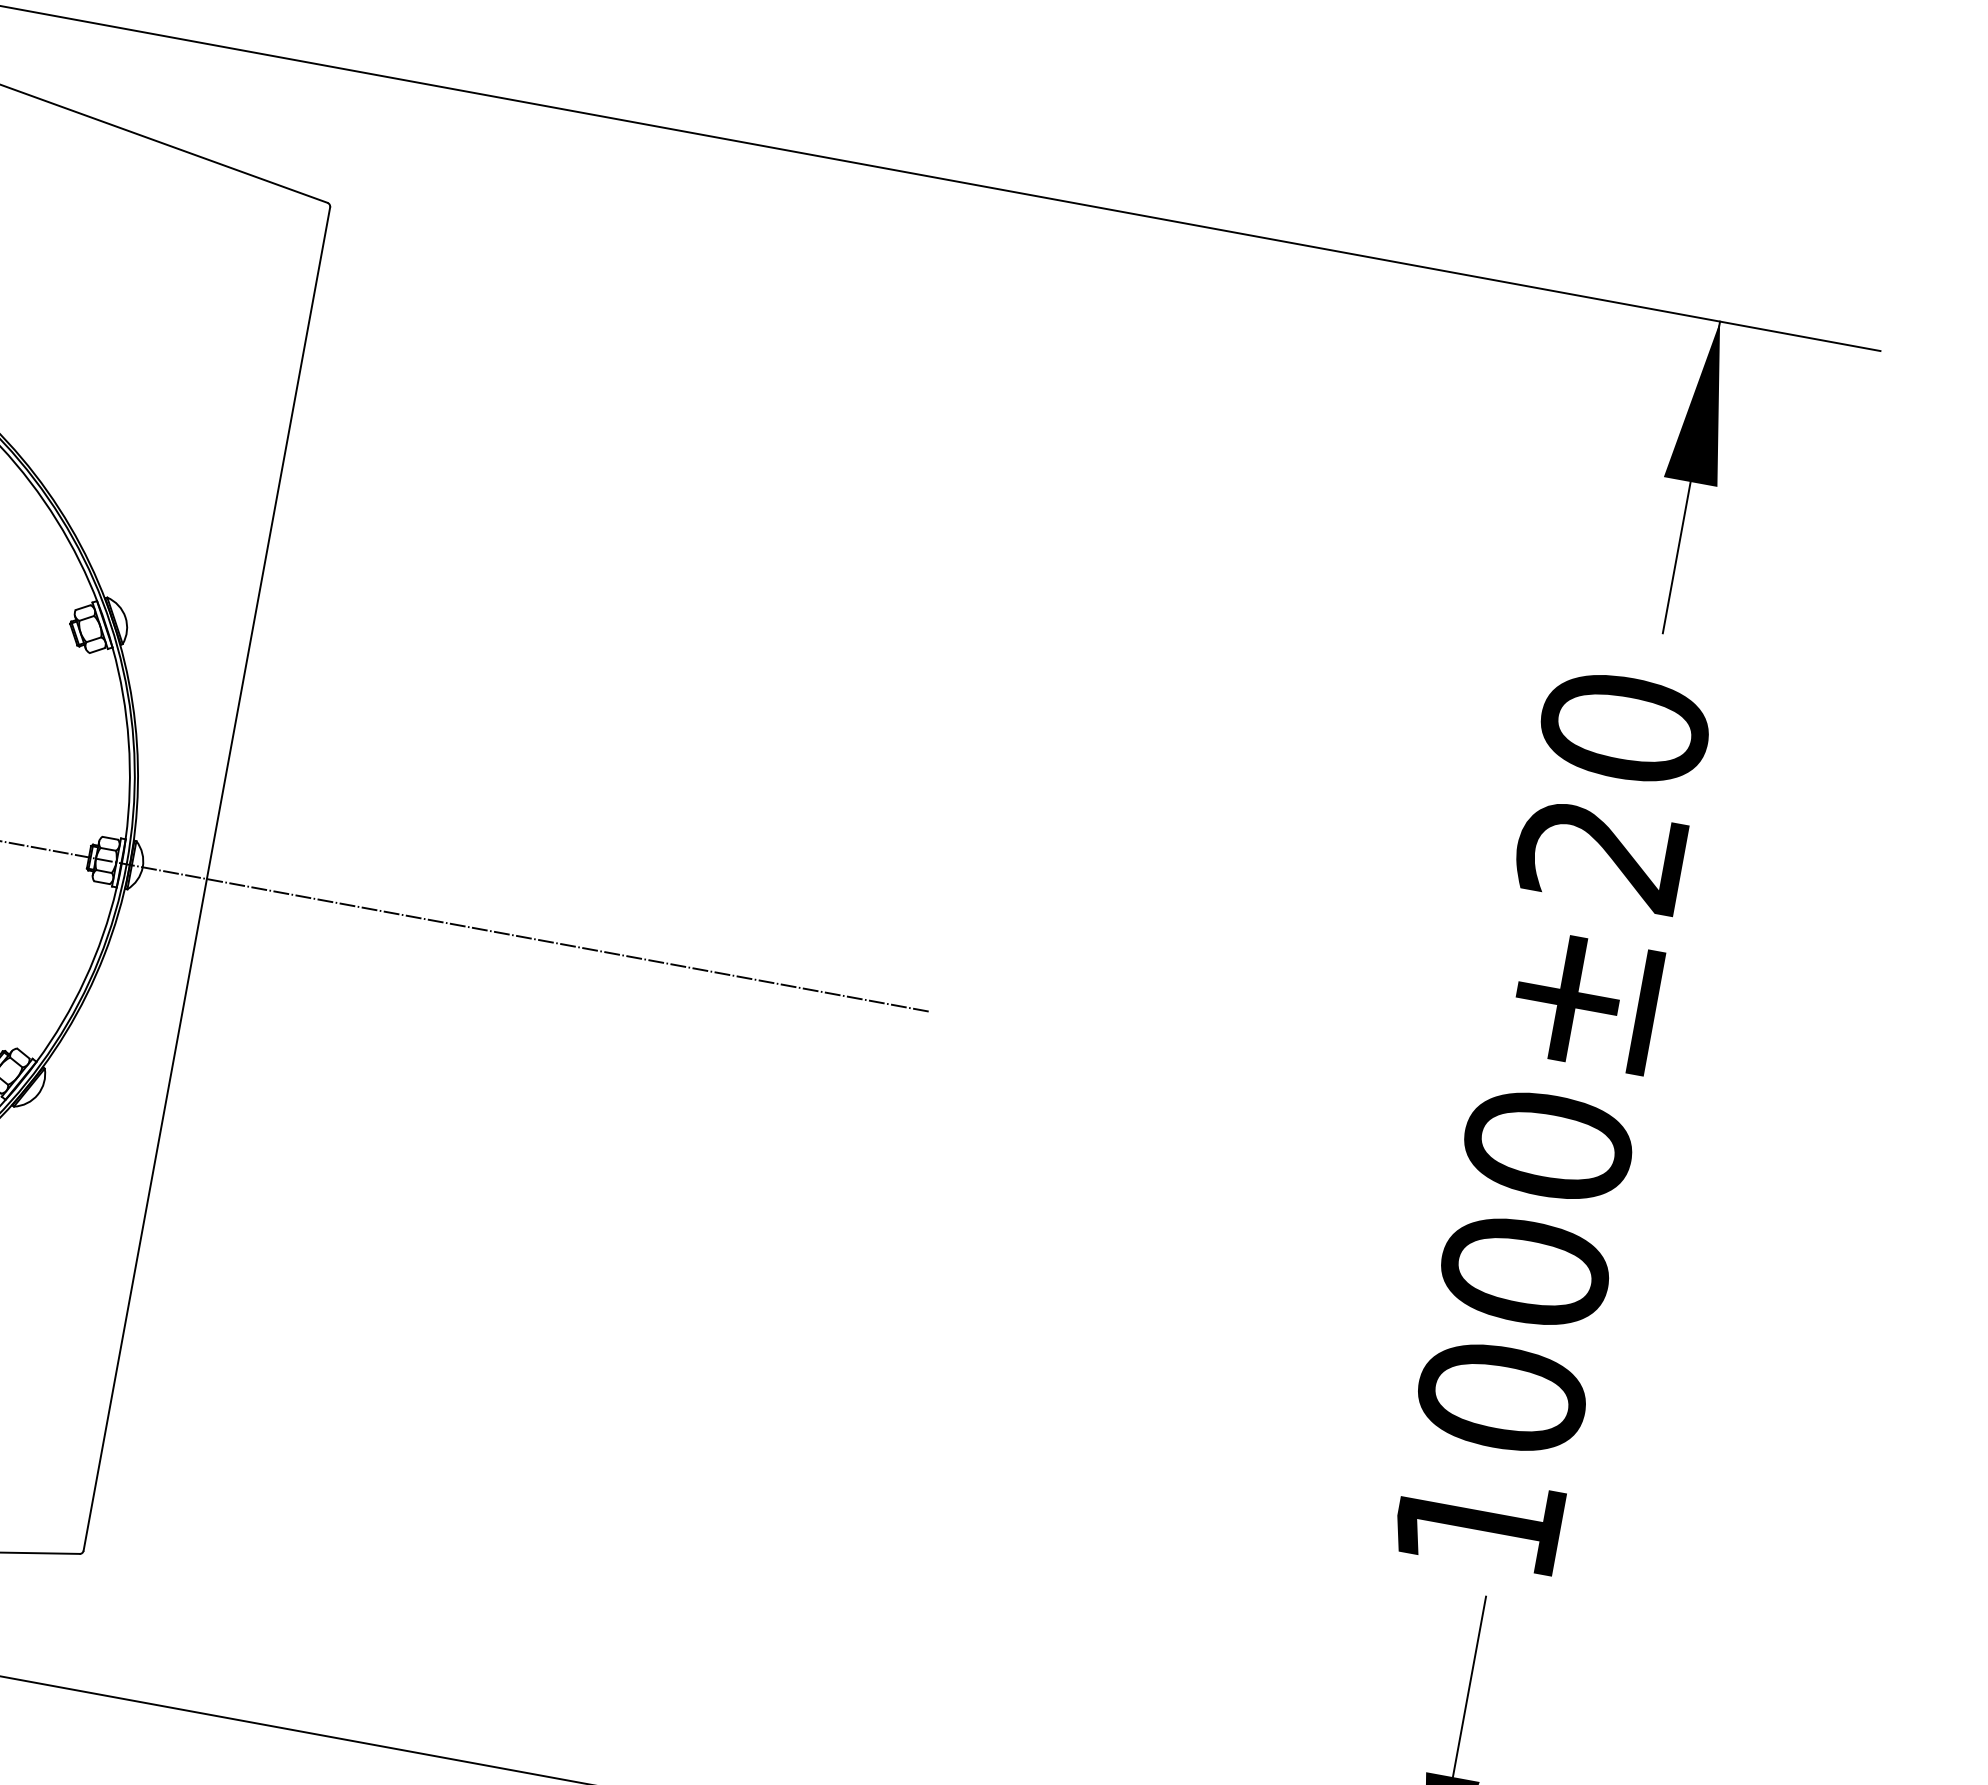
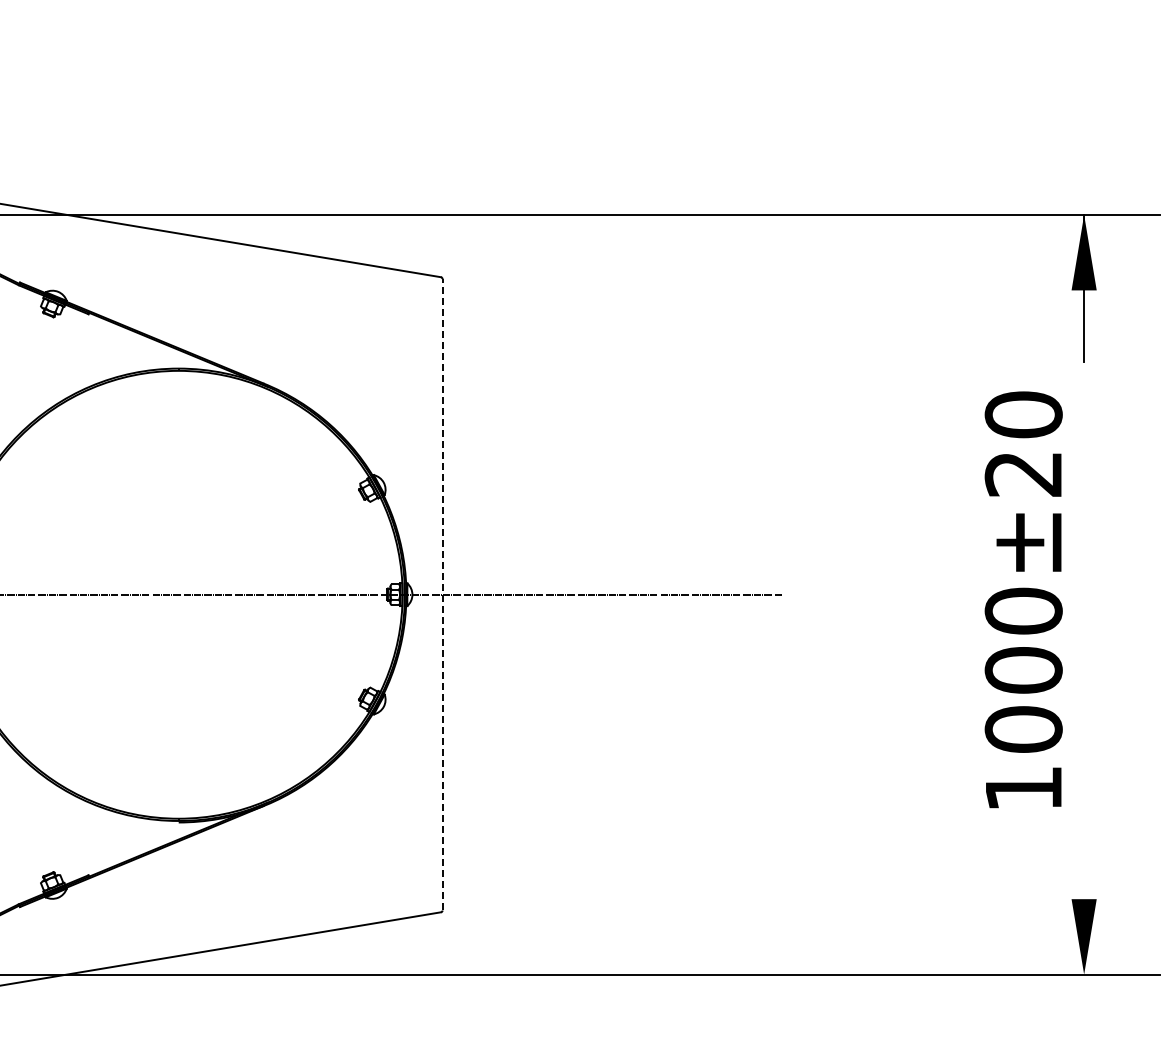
line: (206, 878) -> (442, 594), solid -> dashed
text: (1552, 1120) -> (1023, 599), moved
line: (1470, 1686) -> (1084, 856), removed

